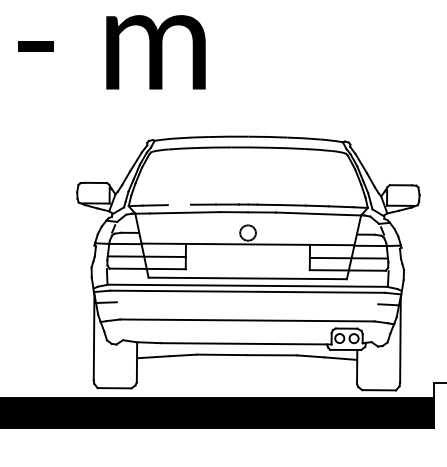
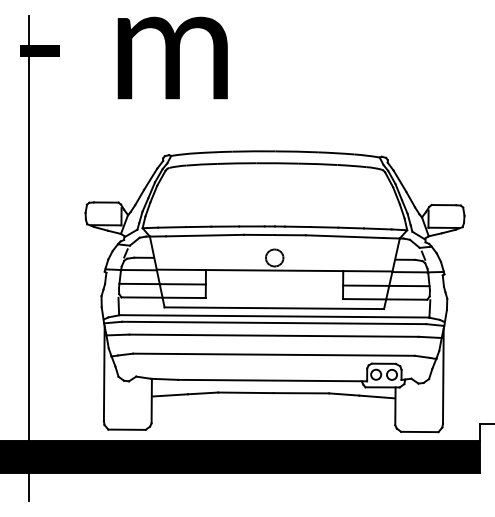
line: (179, 204) -> (198, 226), added
line: (26, 233) -> (29, 258), added
line: (246, 303) -> (273, 335), added

